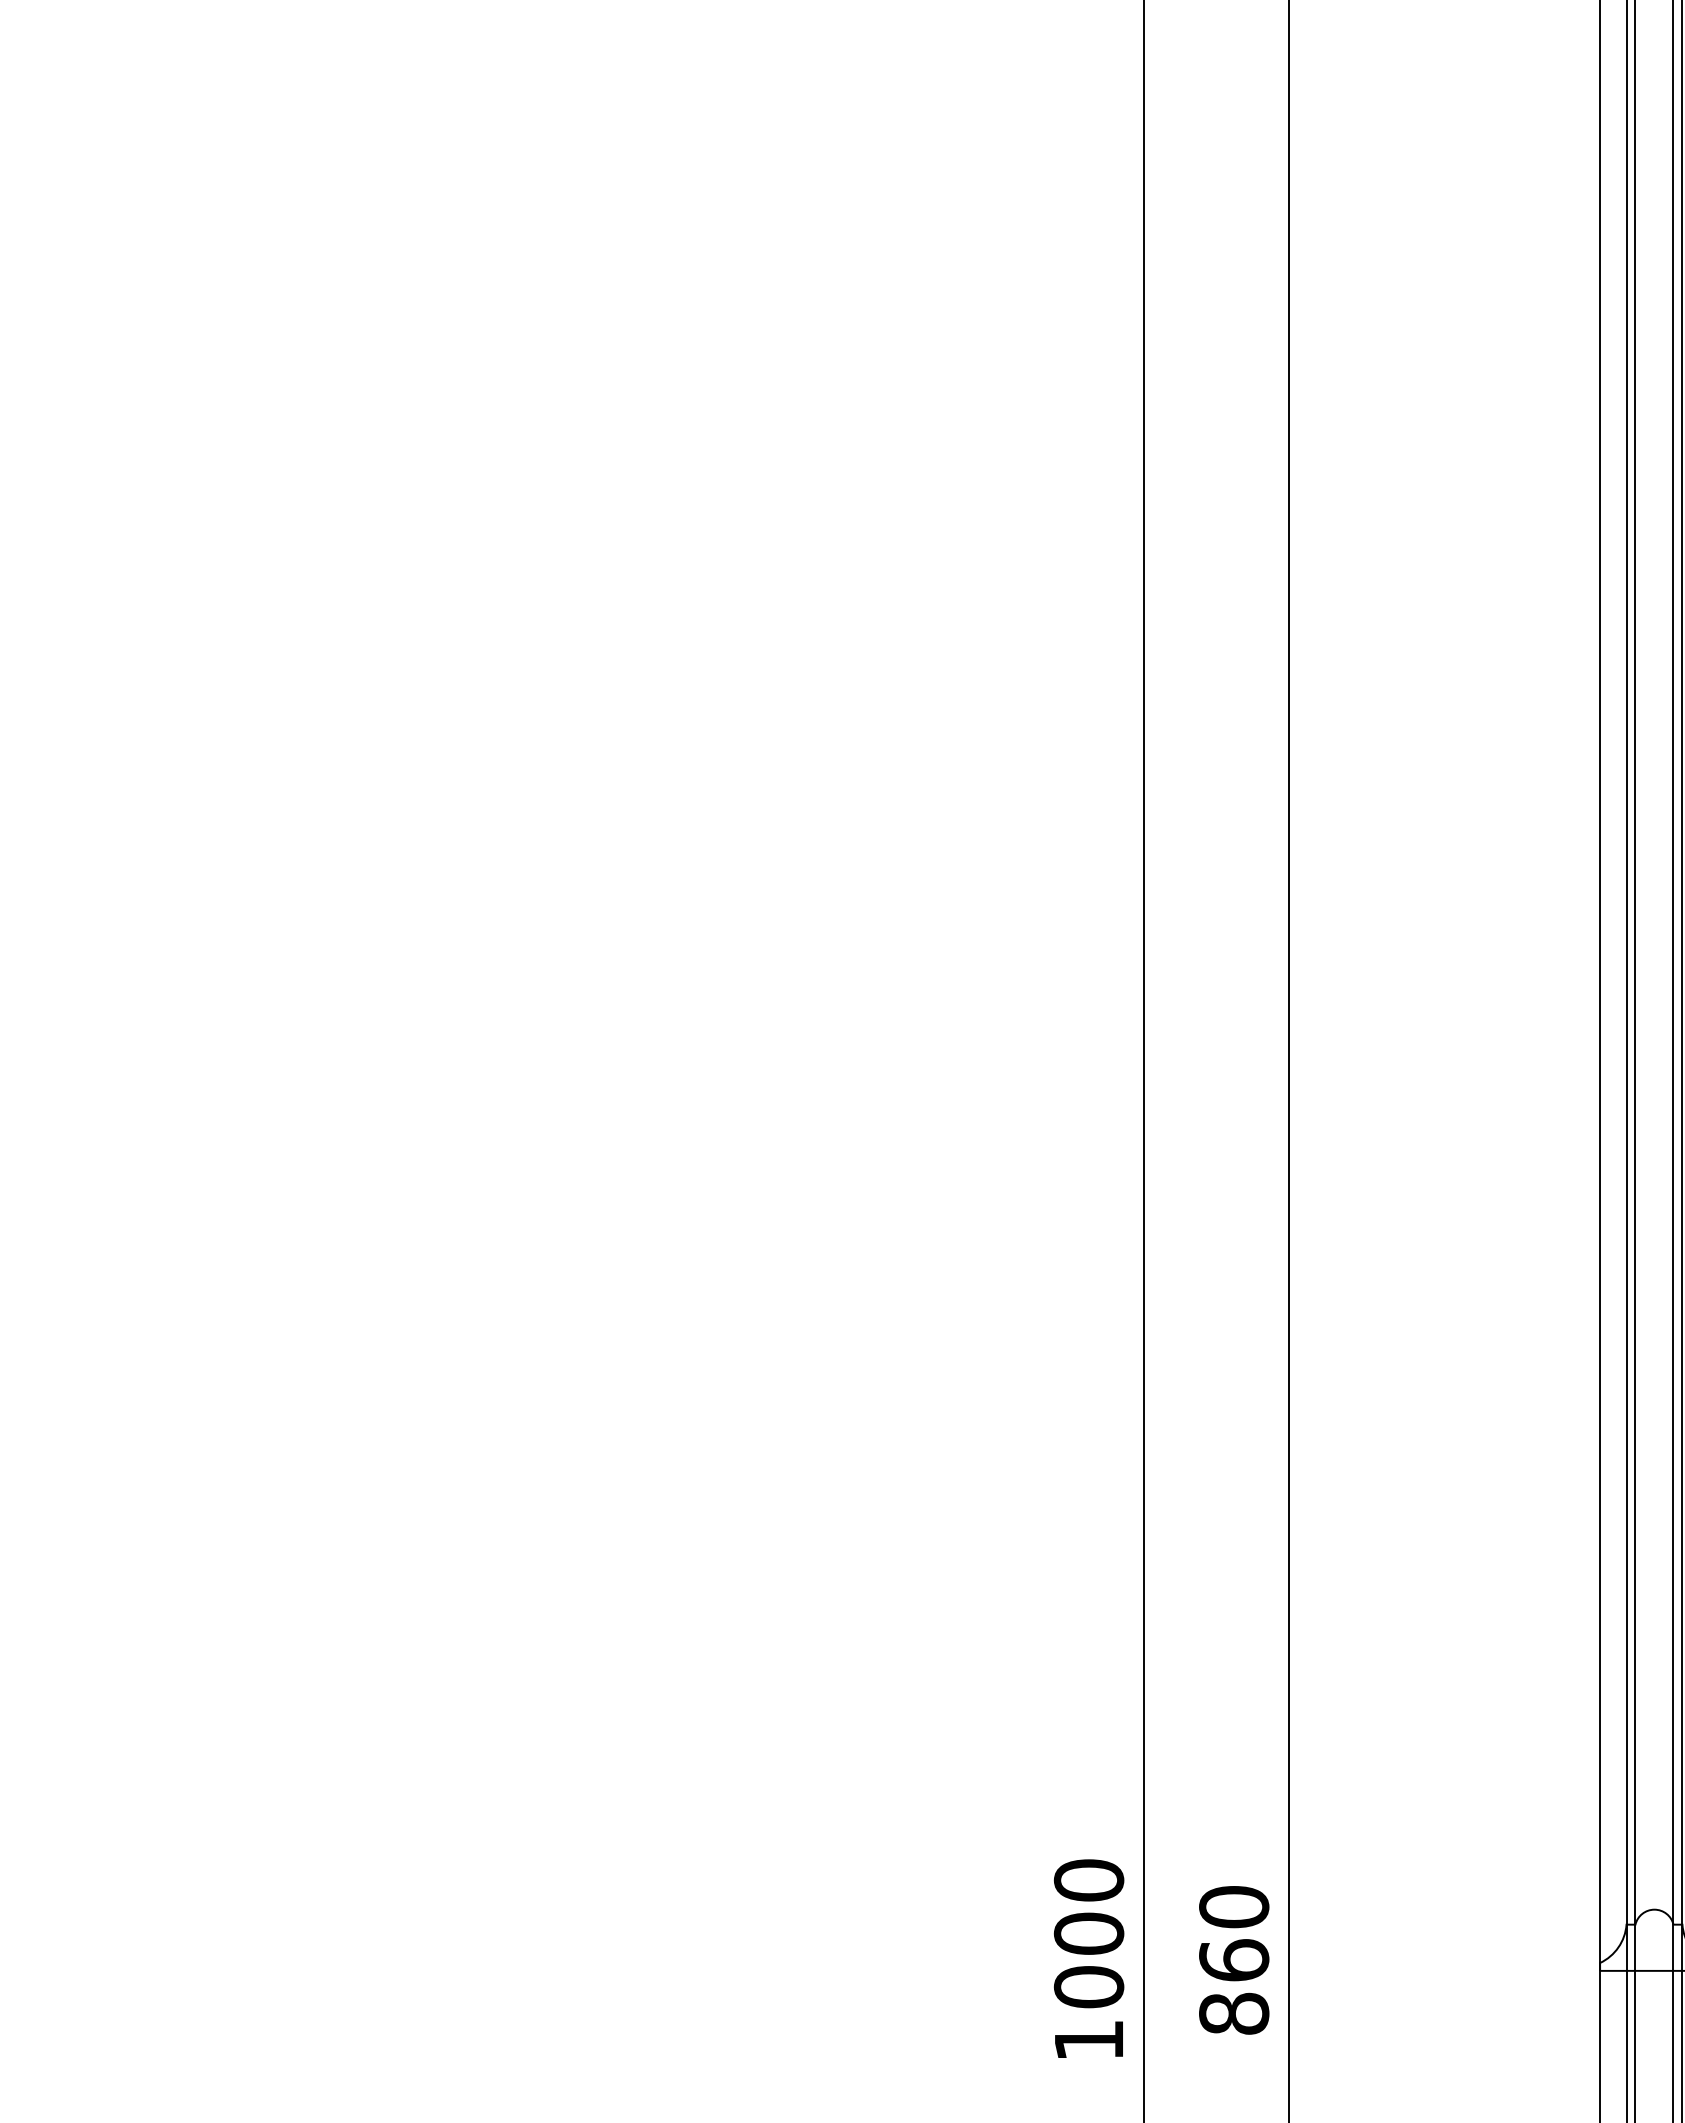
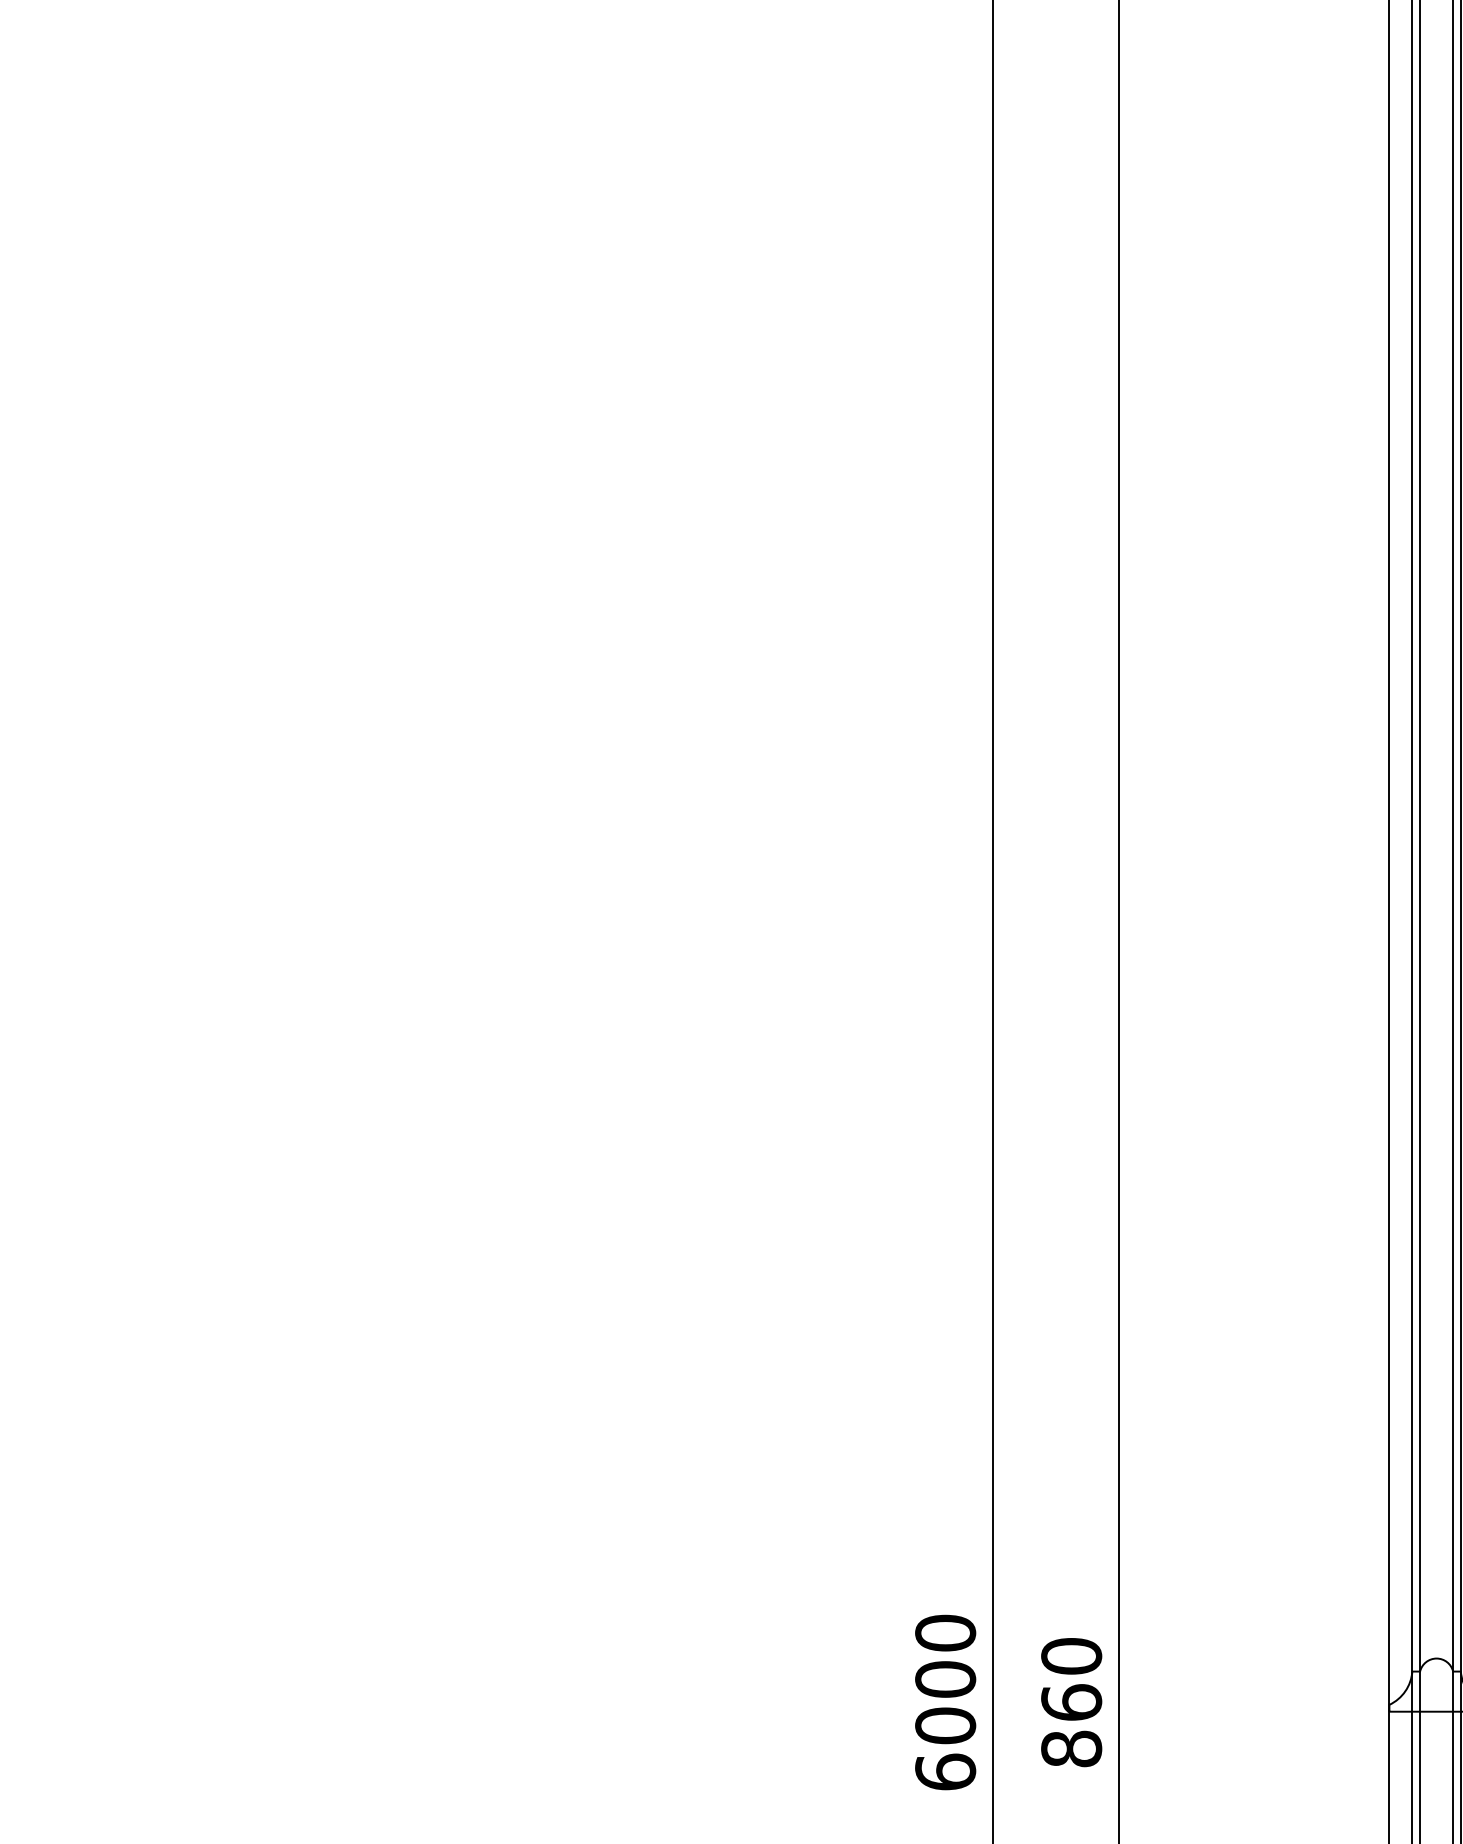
text: (1088, 2040) -> (945, 1772), 1000 -> 6000

